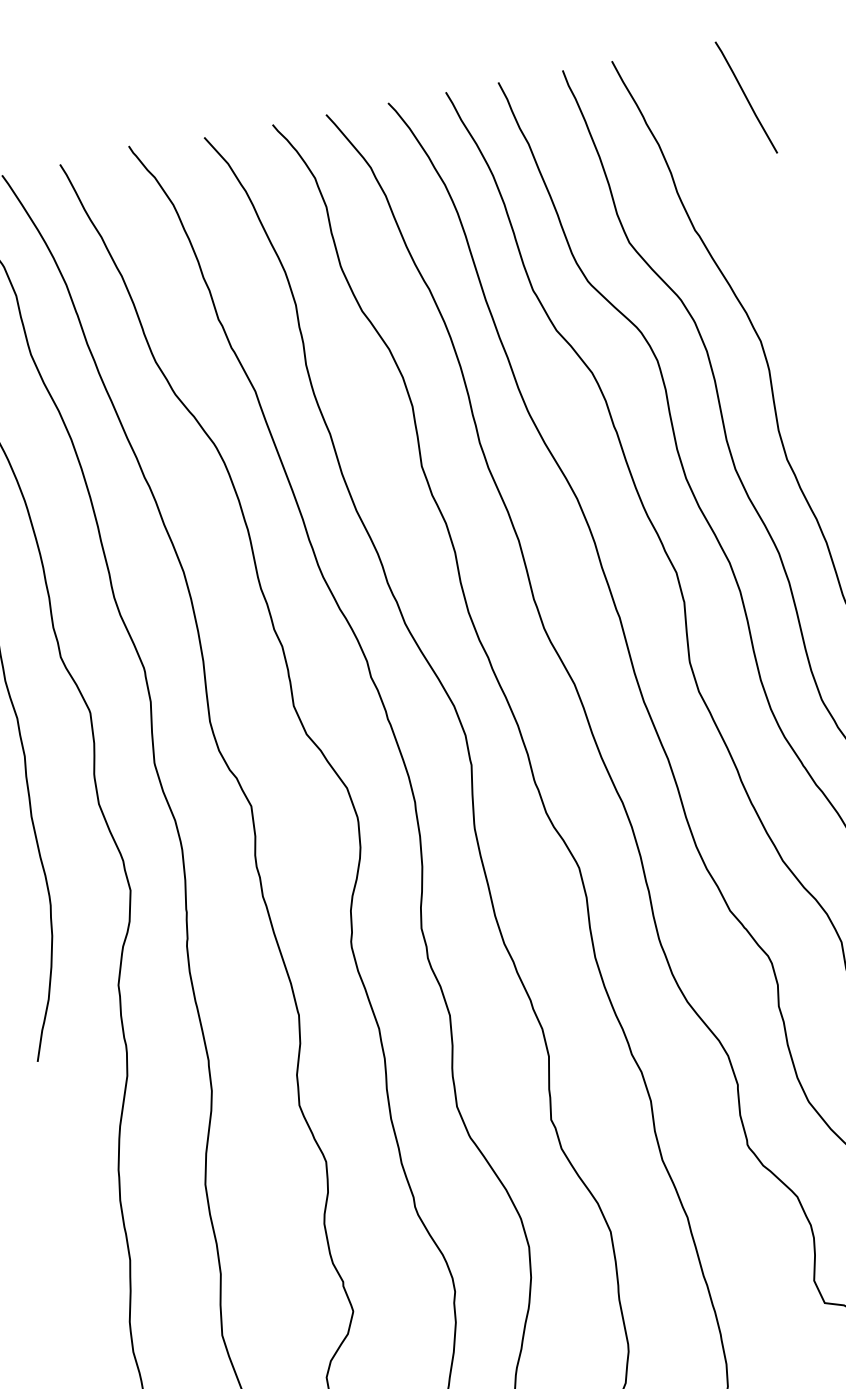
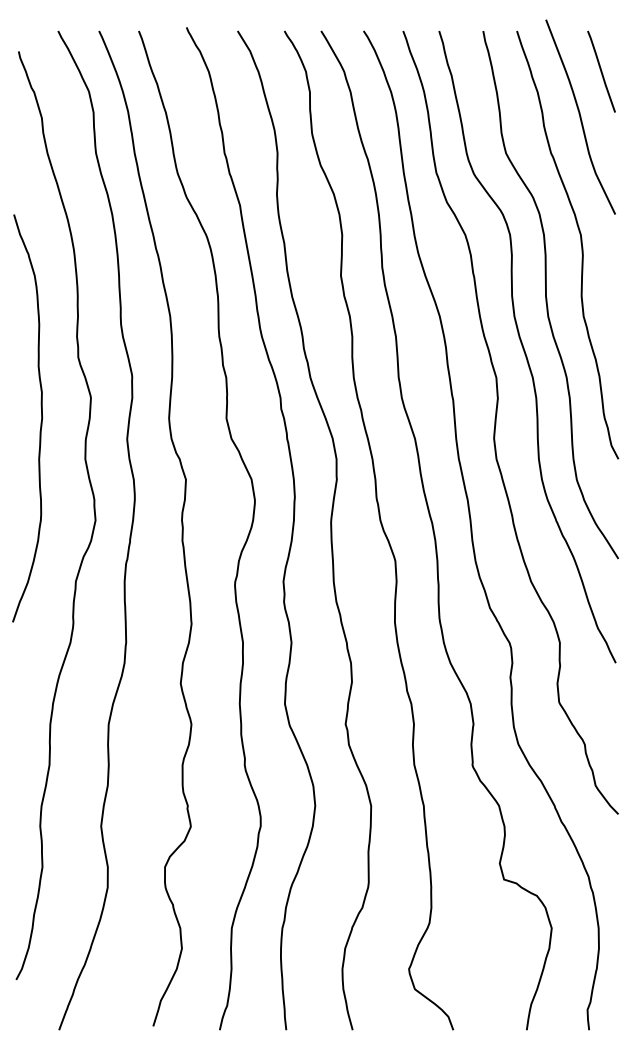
curve: (727, 168) -> (580, 116), added

